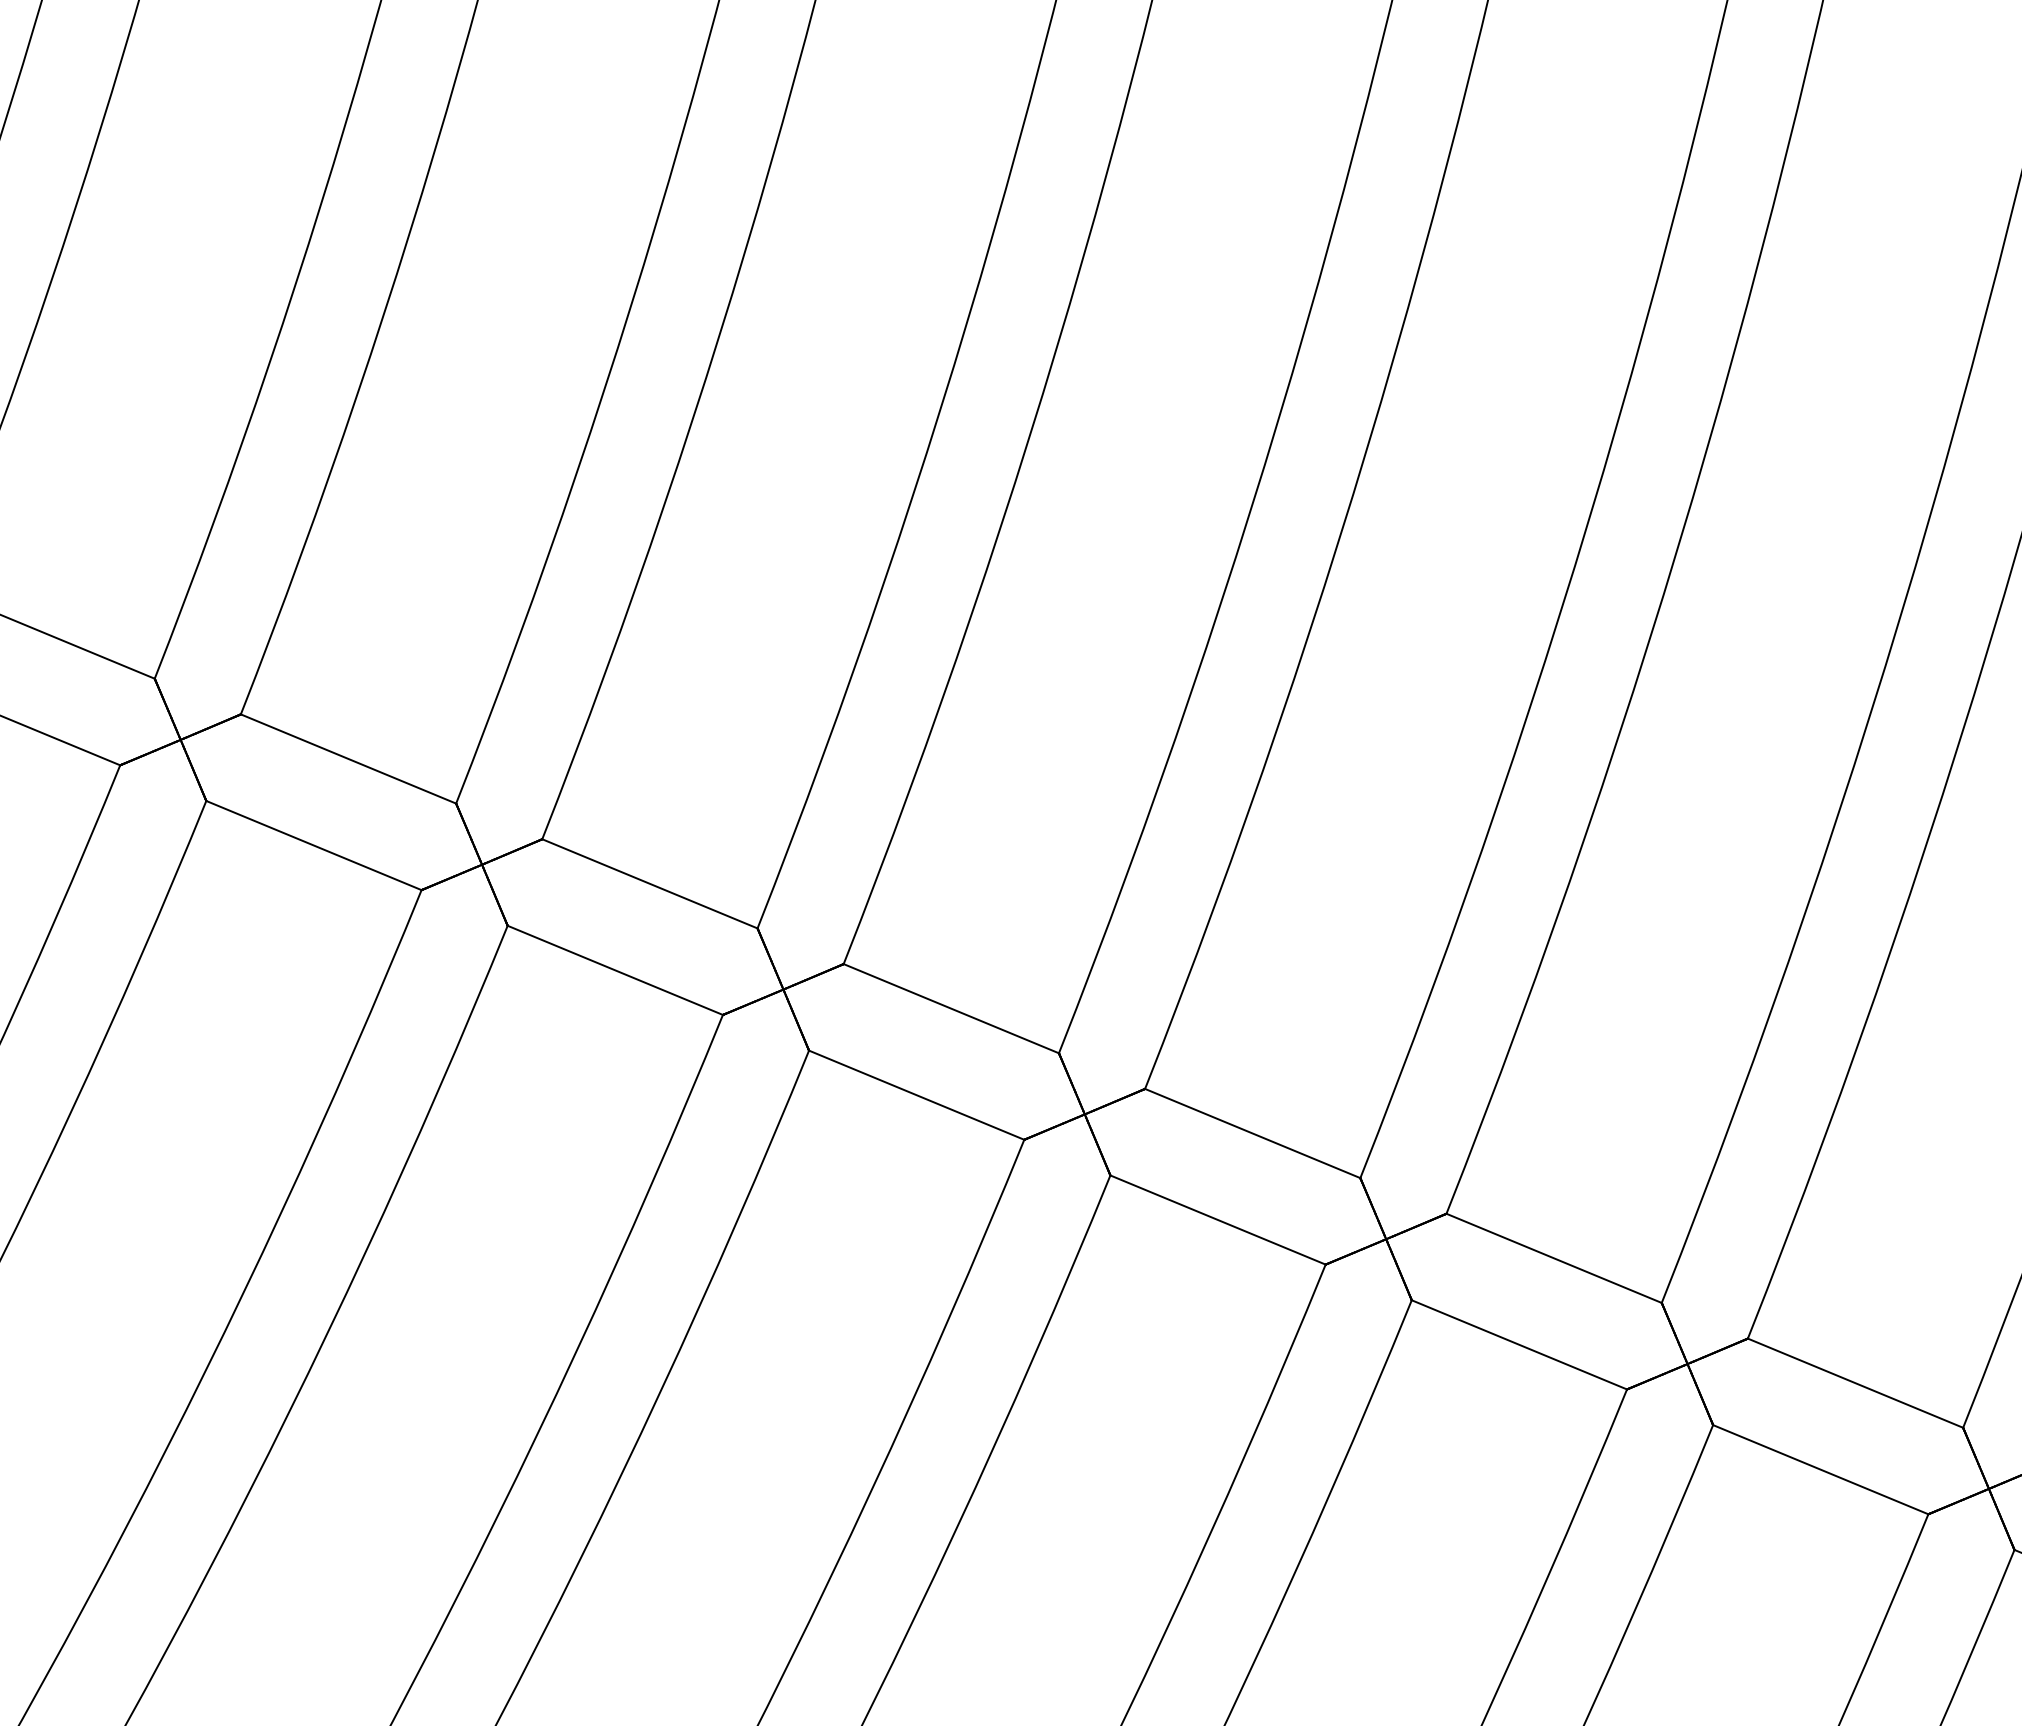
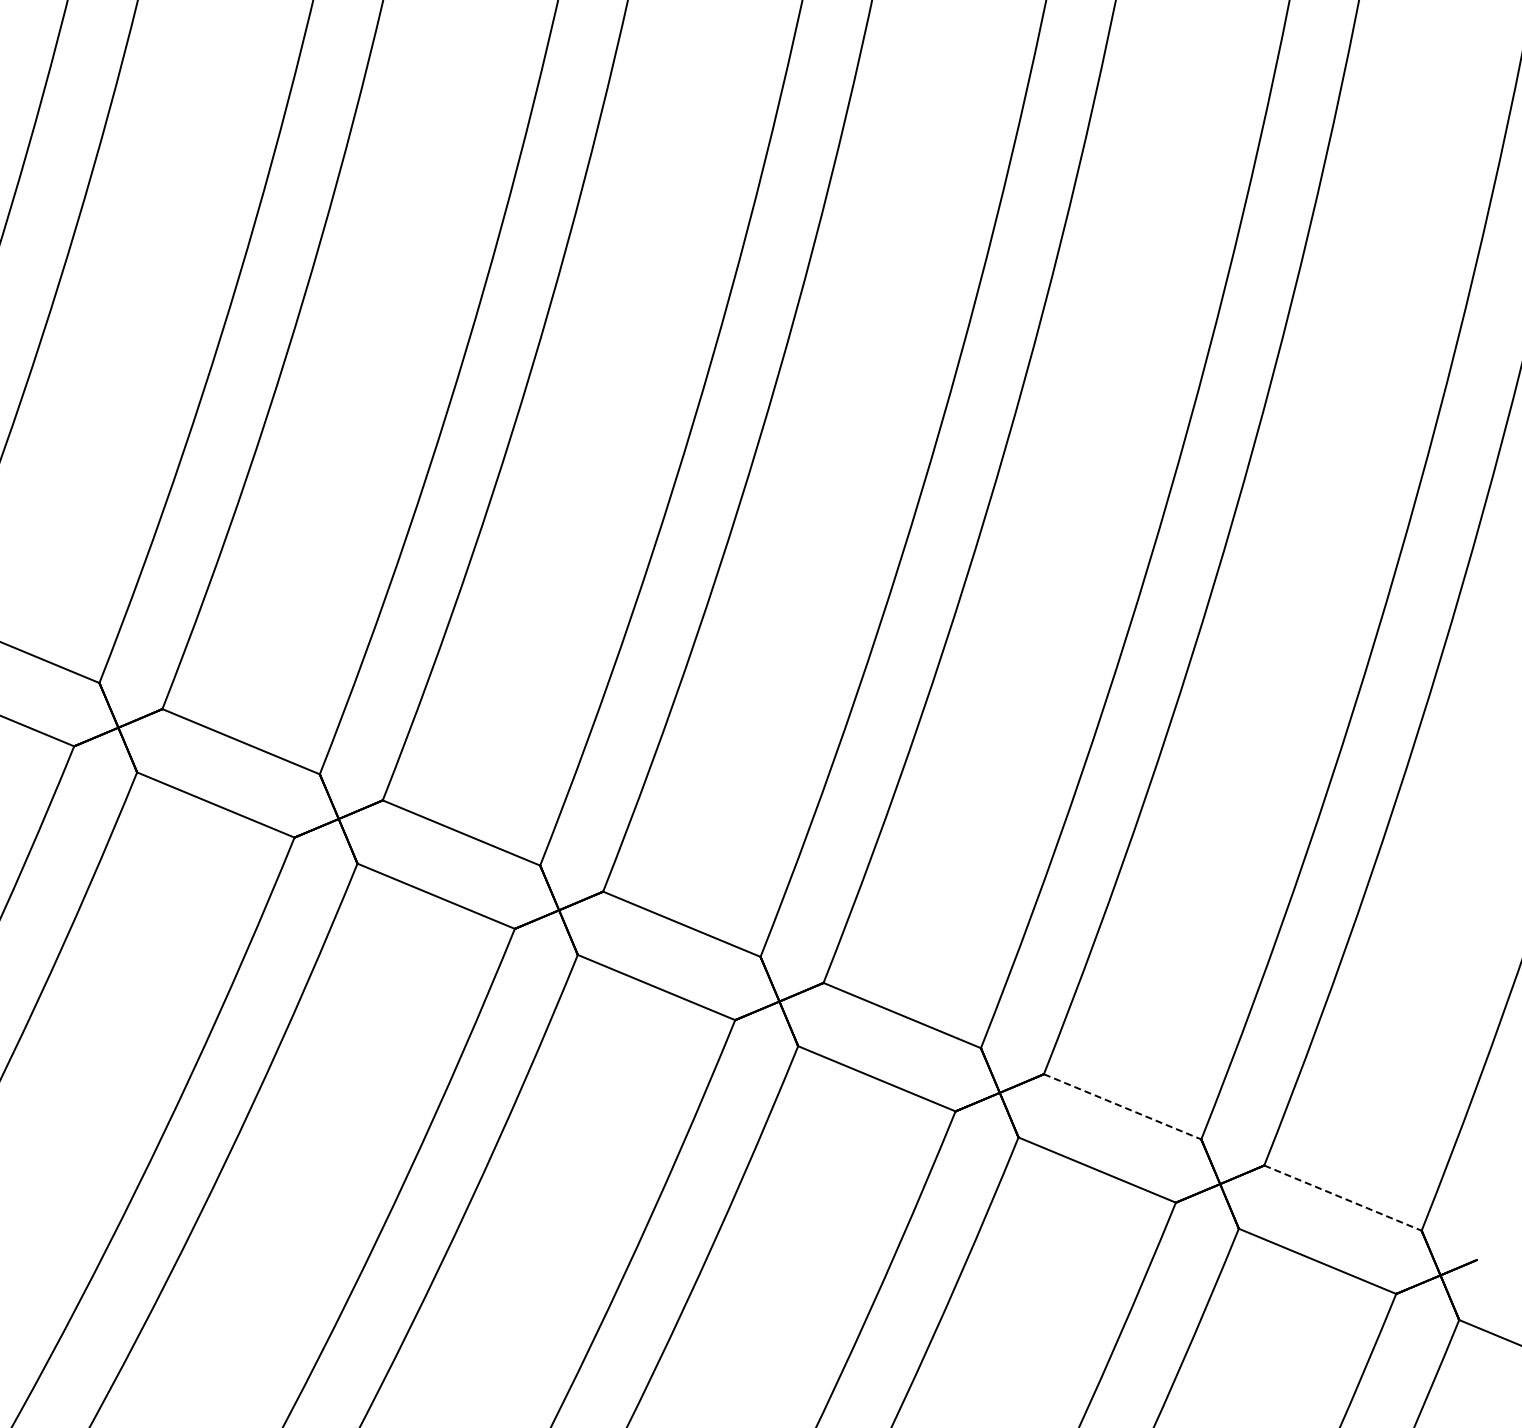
line: (1555, 1259) -> (1123, 1107), solid -> dashed
line: (1856, 1383) -> (1343, 1198), solid -> dashed

